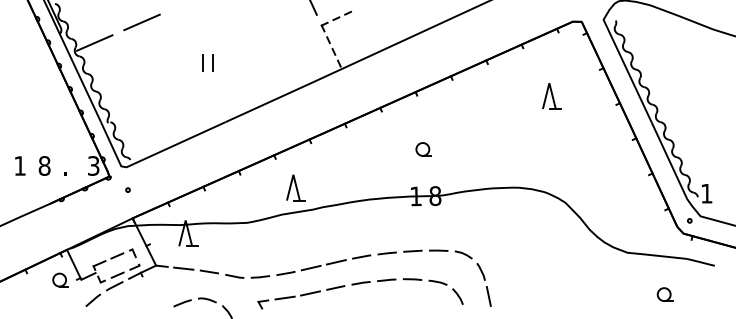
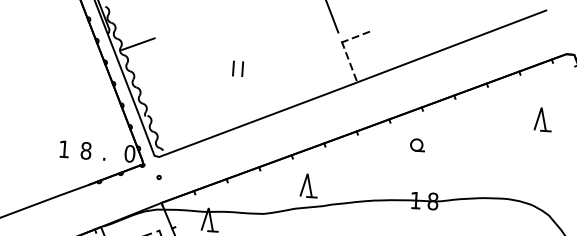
line: (141, 22) -> (181, 28), removed
part: (423, 149) -> (417, 145), moved
text: (93, 165) -> (129, 153), 3 -> 0

